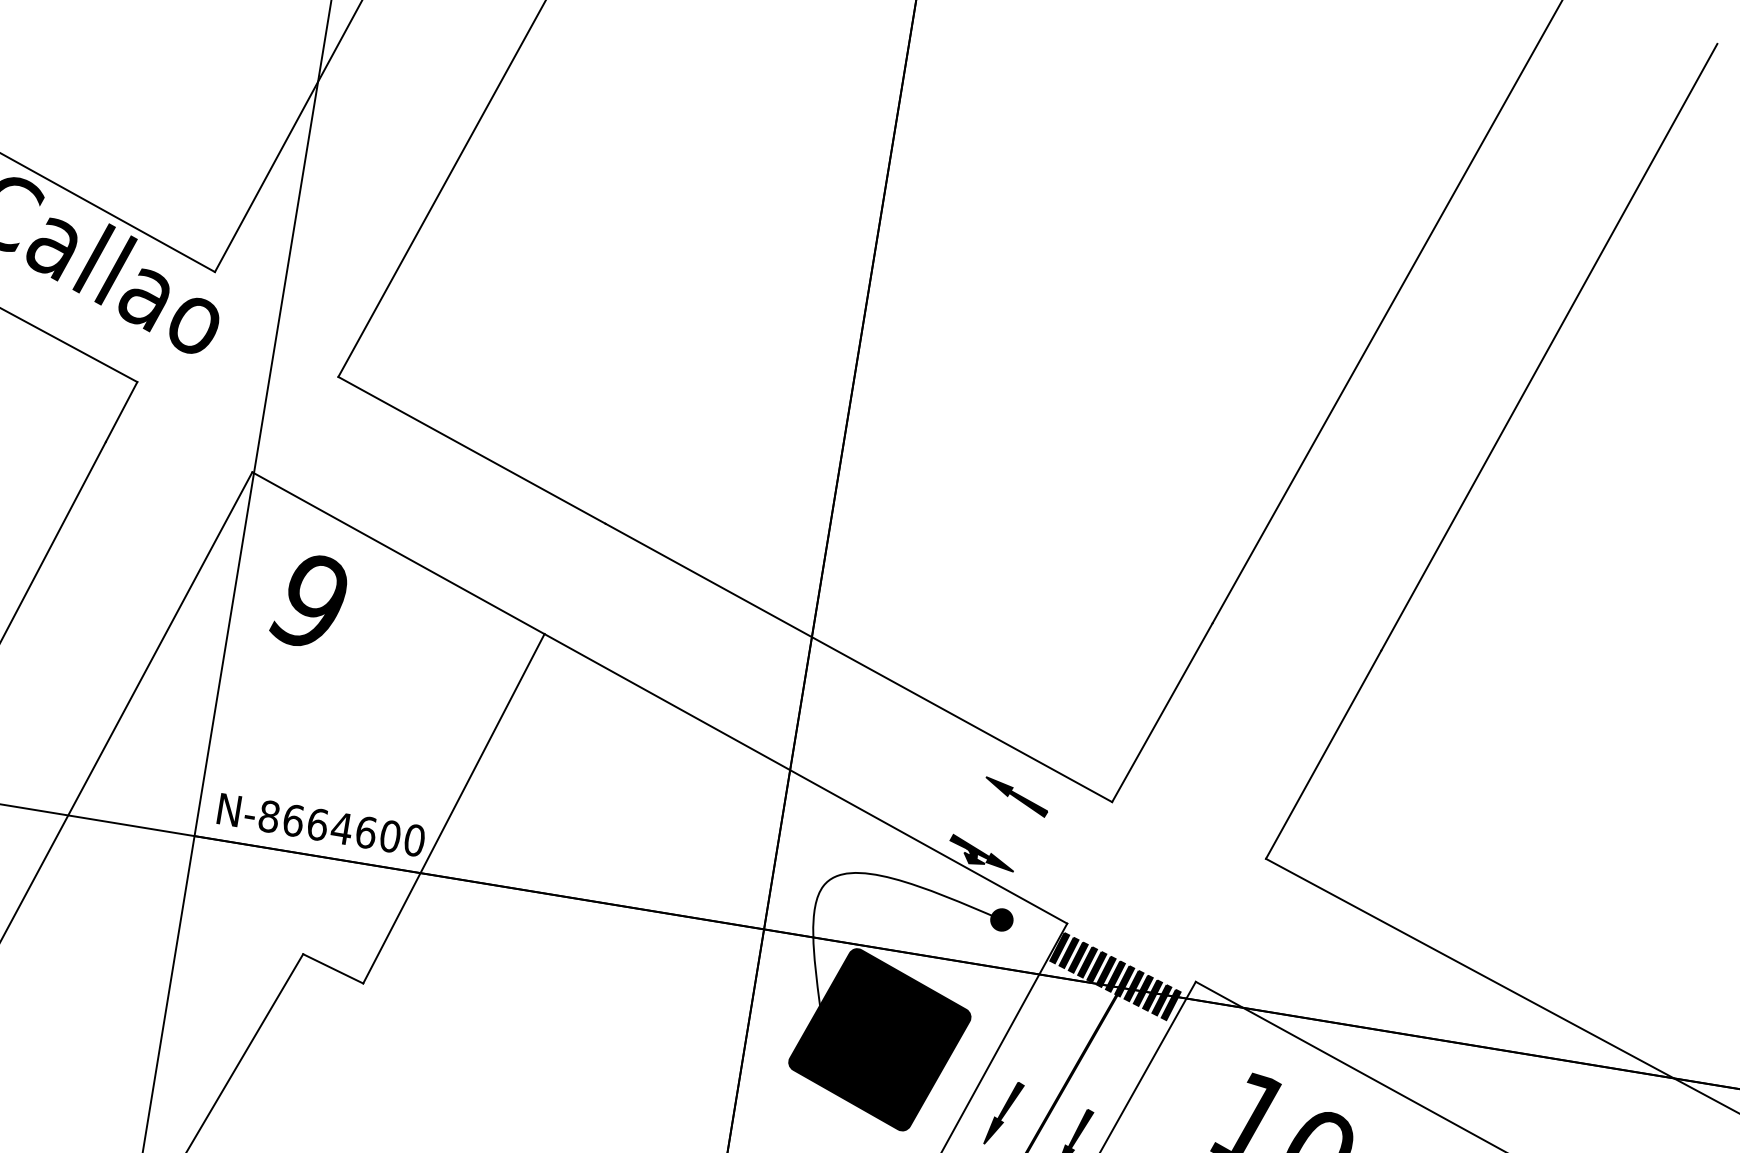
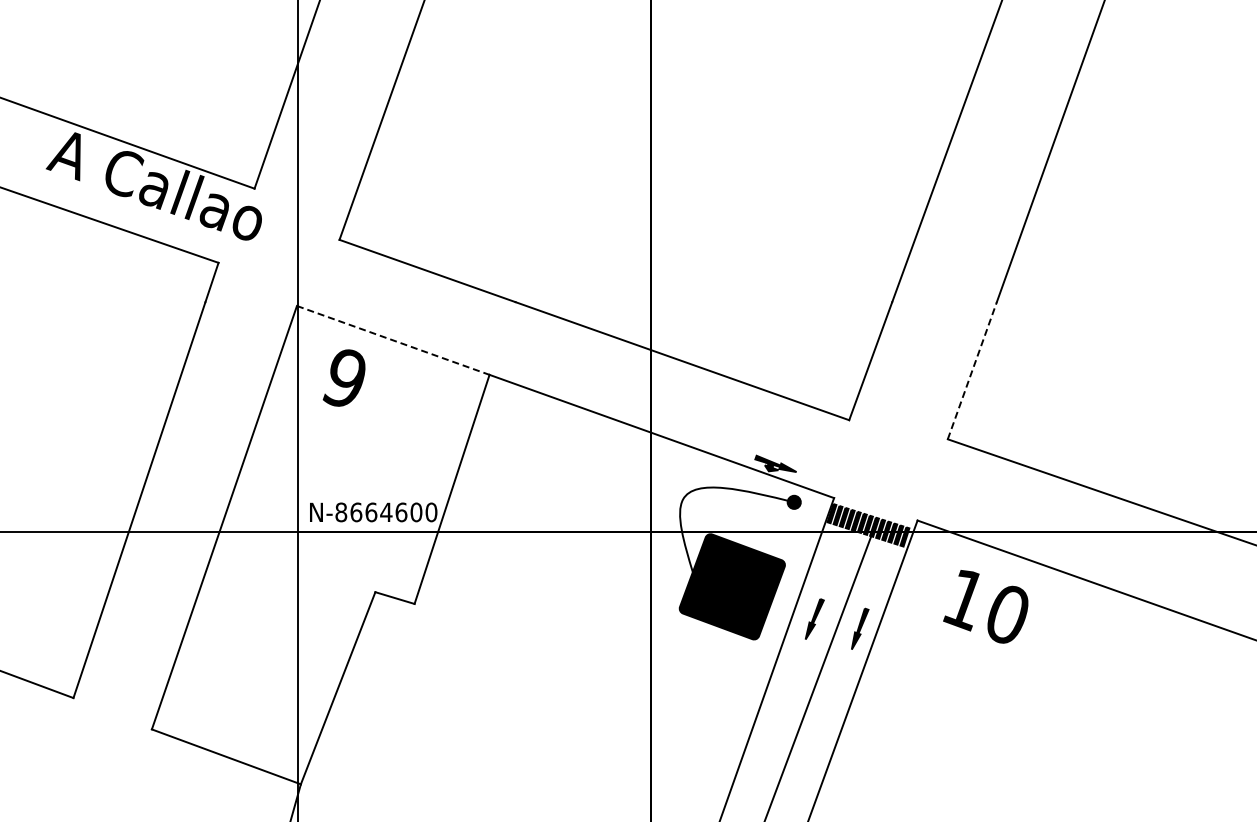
line: (398, 553) -> (393, 340), solid -> dashed
line: (1323, 754) -> (972, 370), solid -> dashed
part: (1015, 796) -> (790, 426), removed

